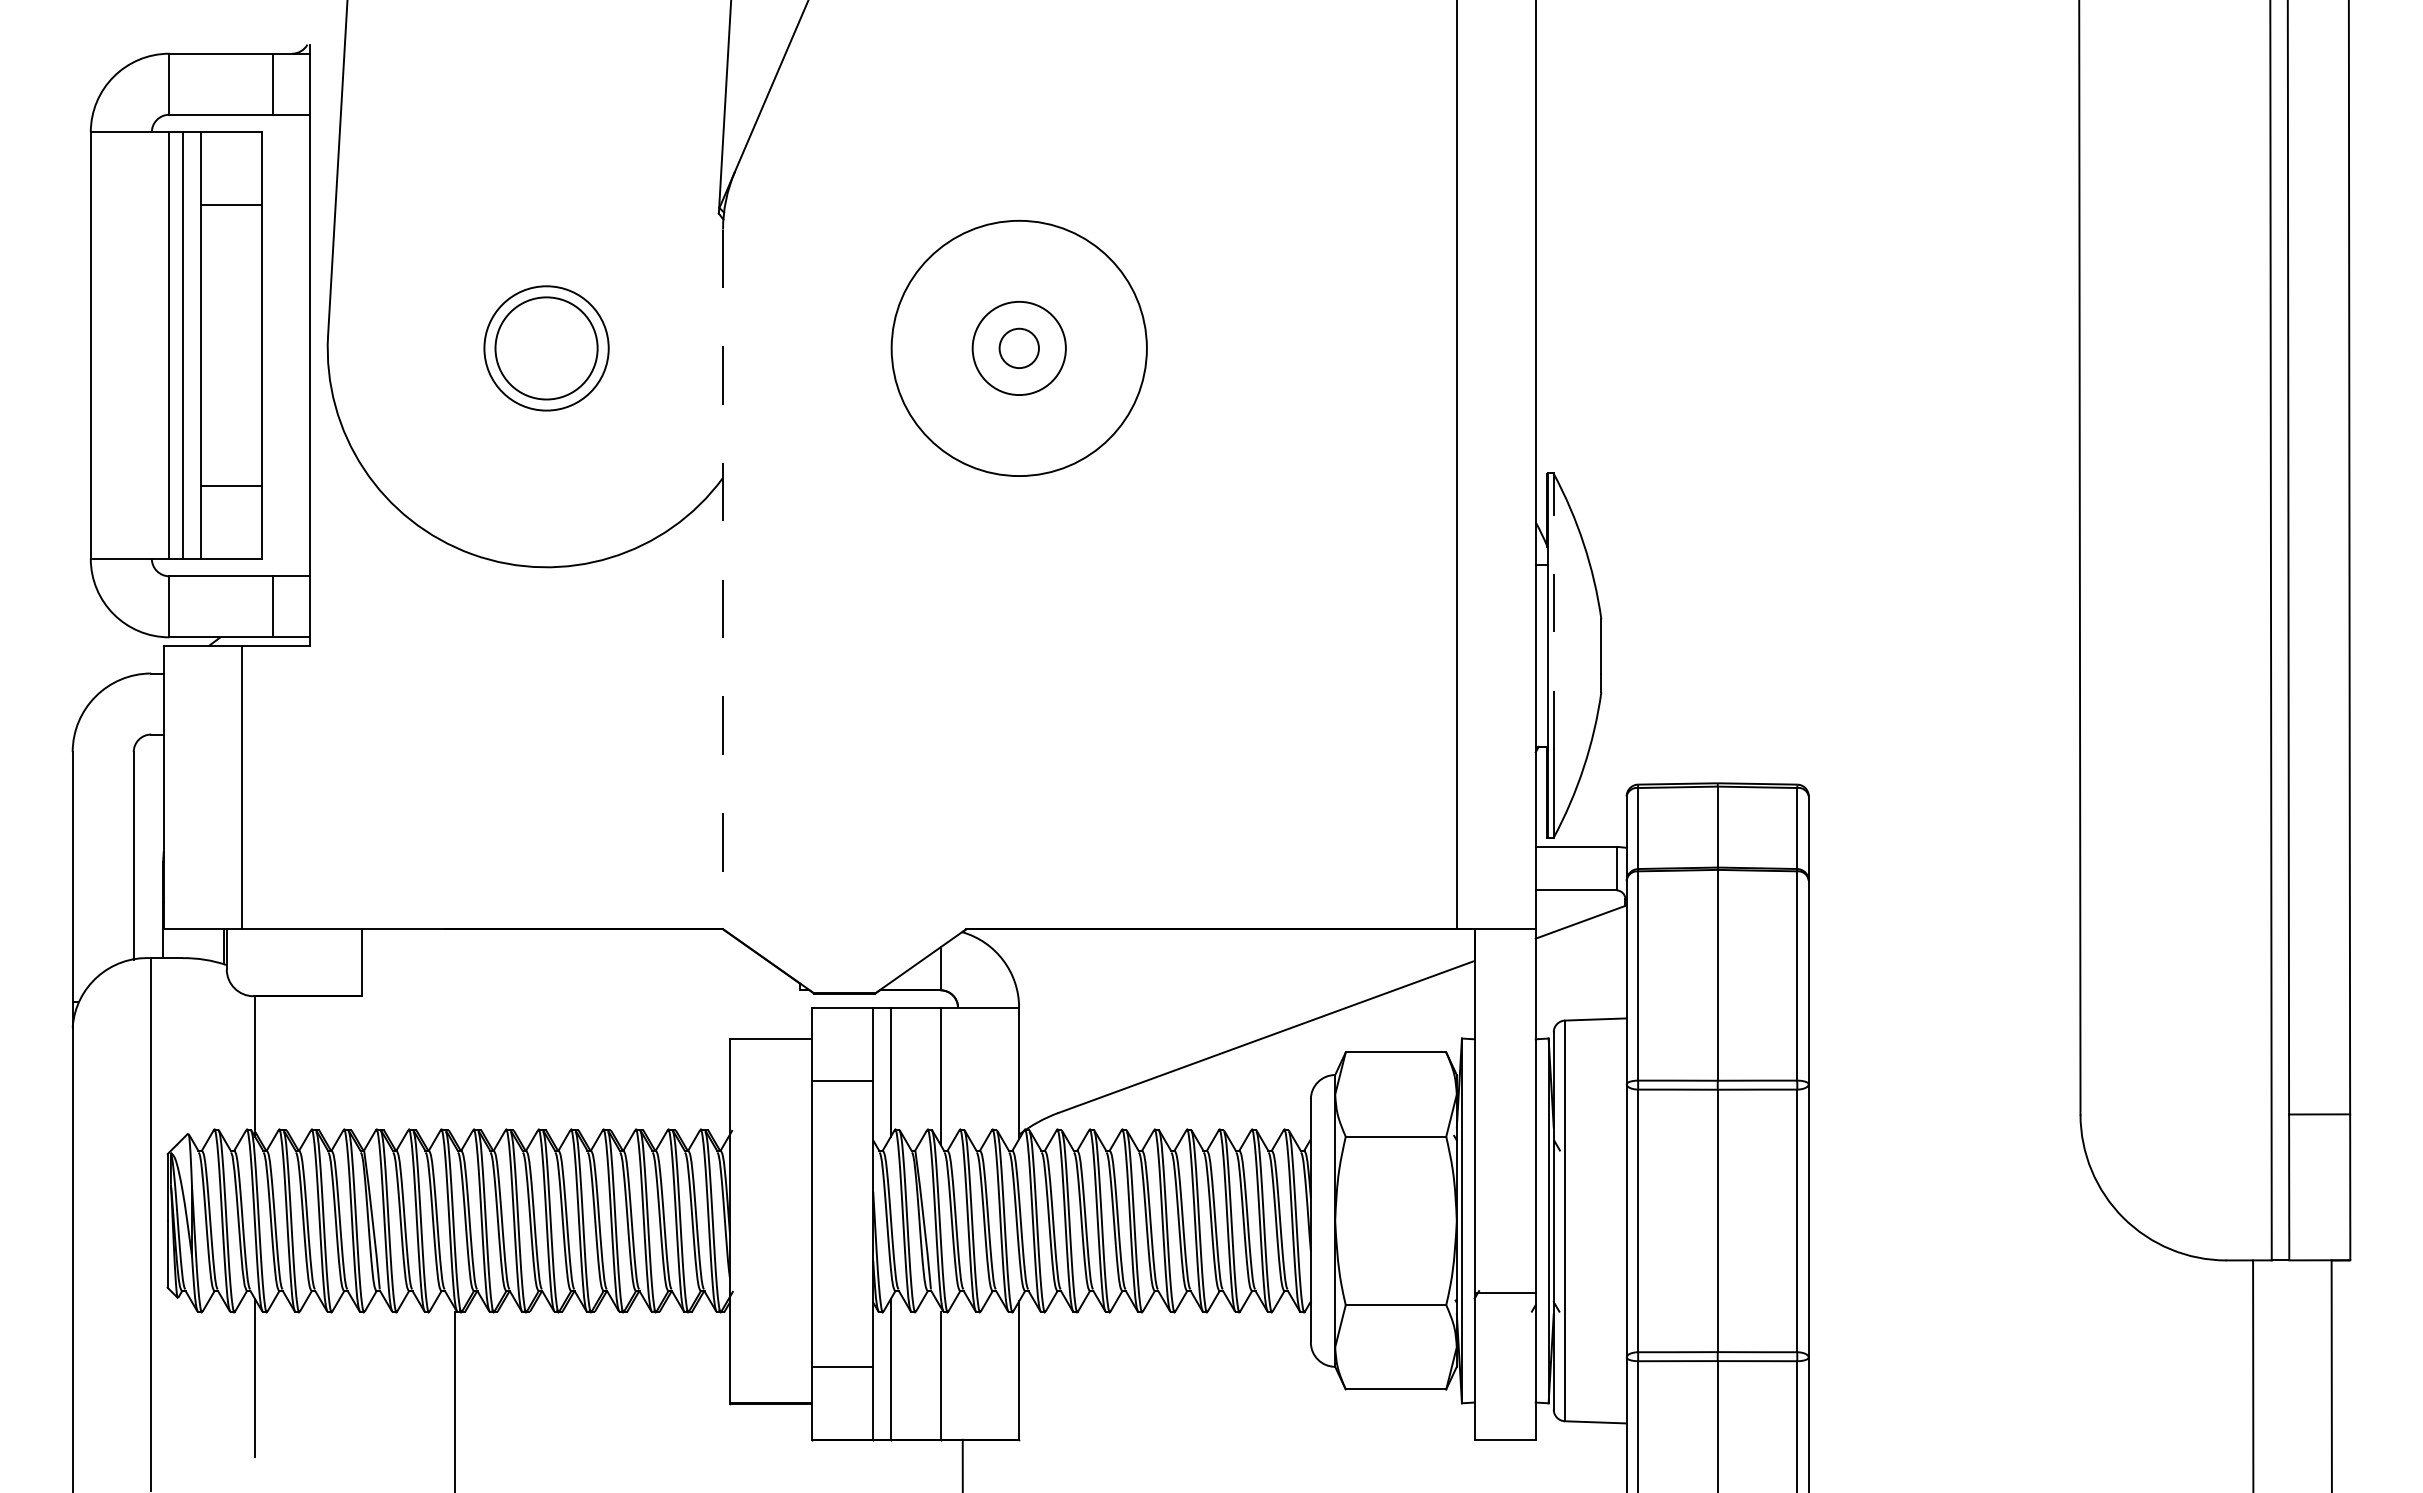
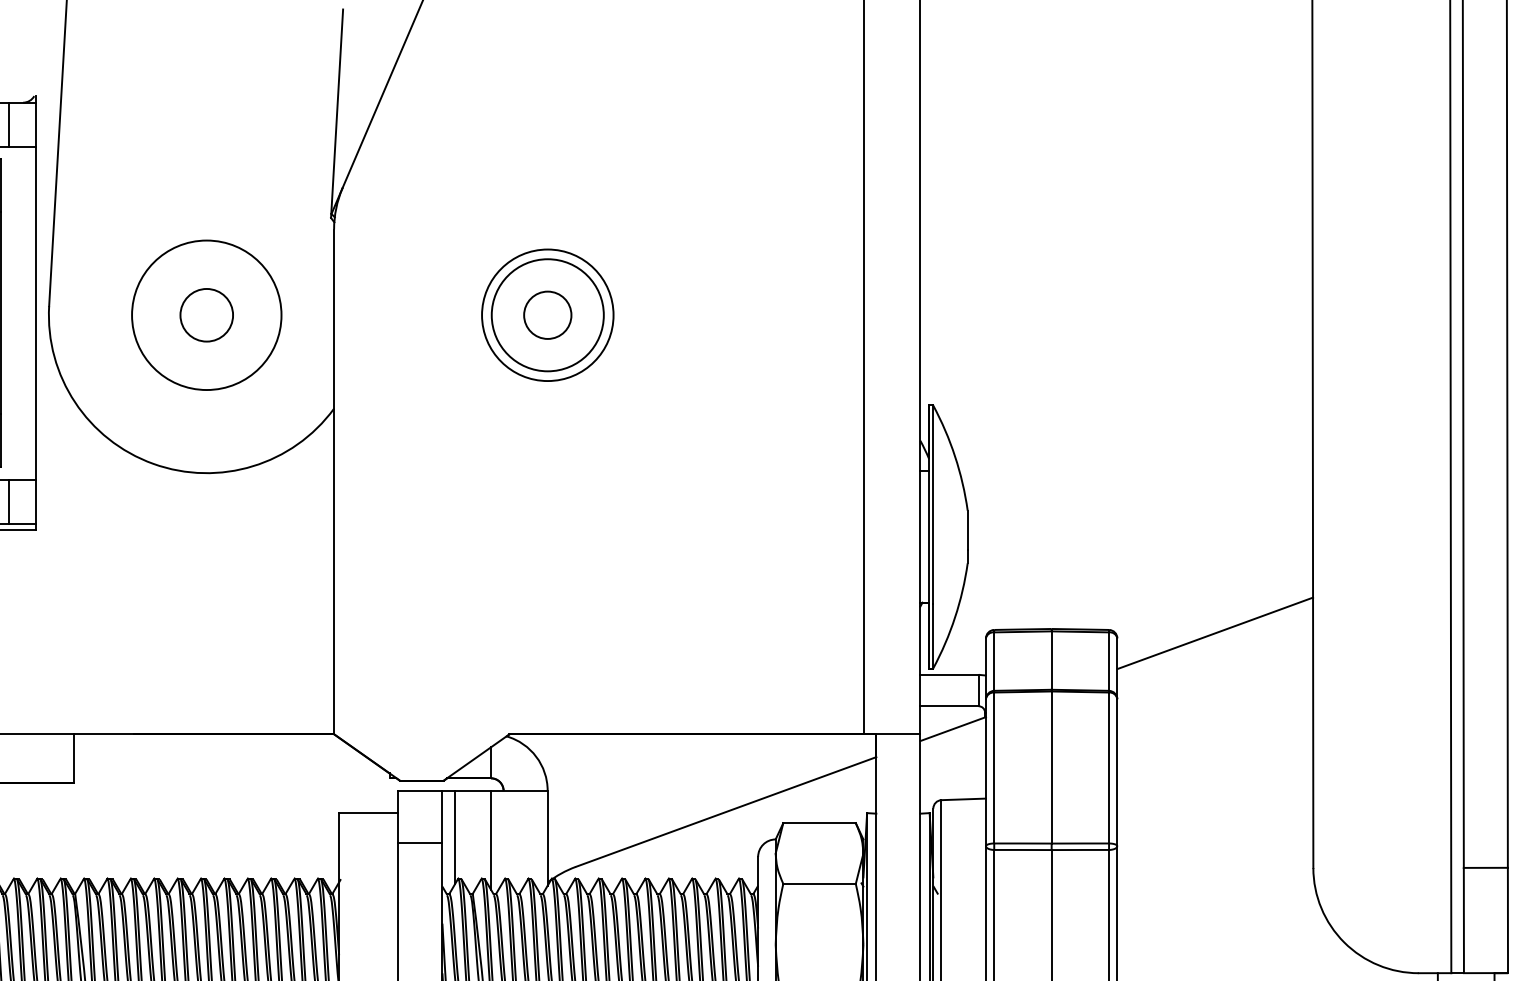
circle: (546, 347) -> (206, 314), size x0.71
circle: (546, 348) -> (206, 315), size x1.67
circle: (1018, 348) -> (547, 315), size x1.67
circle: (1019, 348) -> (547, 315), size x0.71
circle: (1019, 348) -> (547, 315), size x1.67
line: (723, 579) -> (334, 481), dashed -> solid
line: (1553, 611) -> (933, 505), dashed -> solid
line: (1944, 788) -> (1215, 632), added

